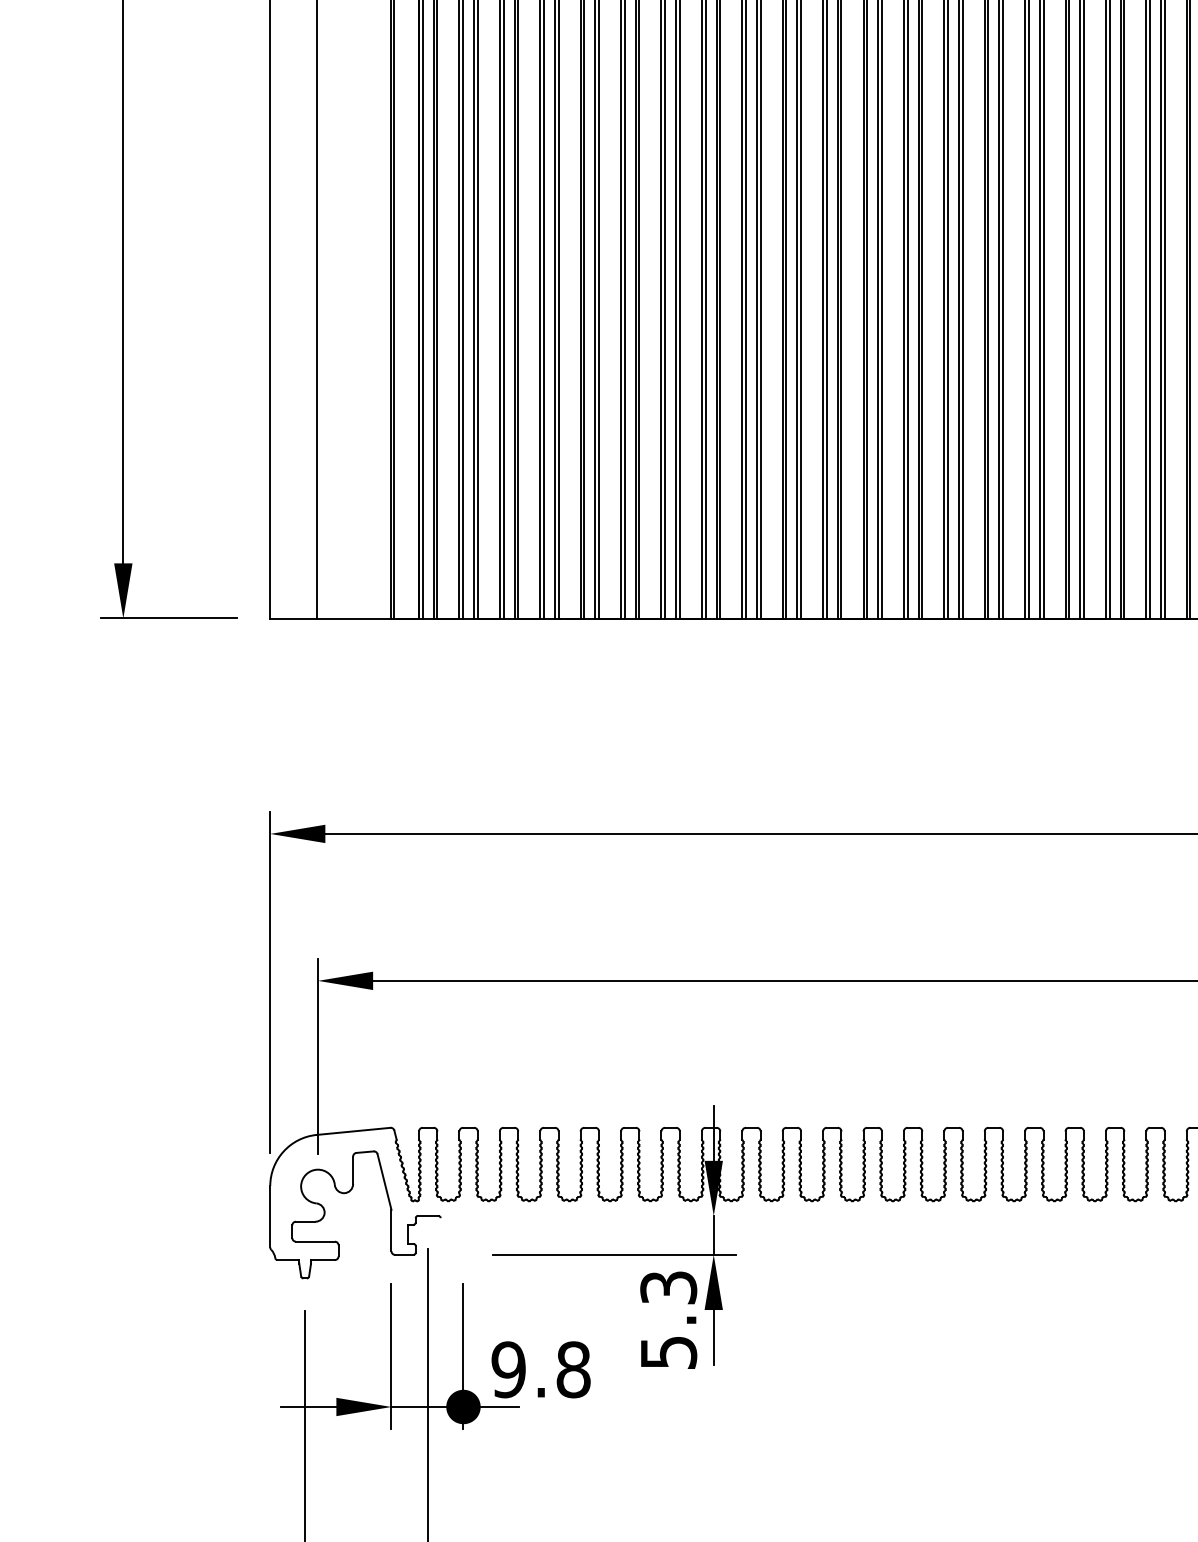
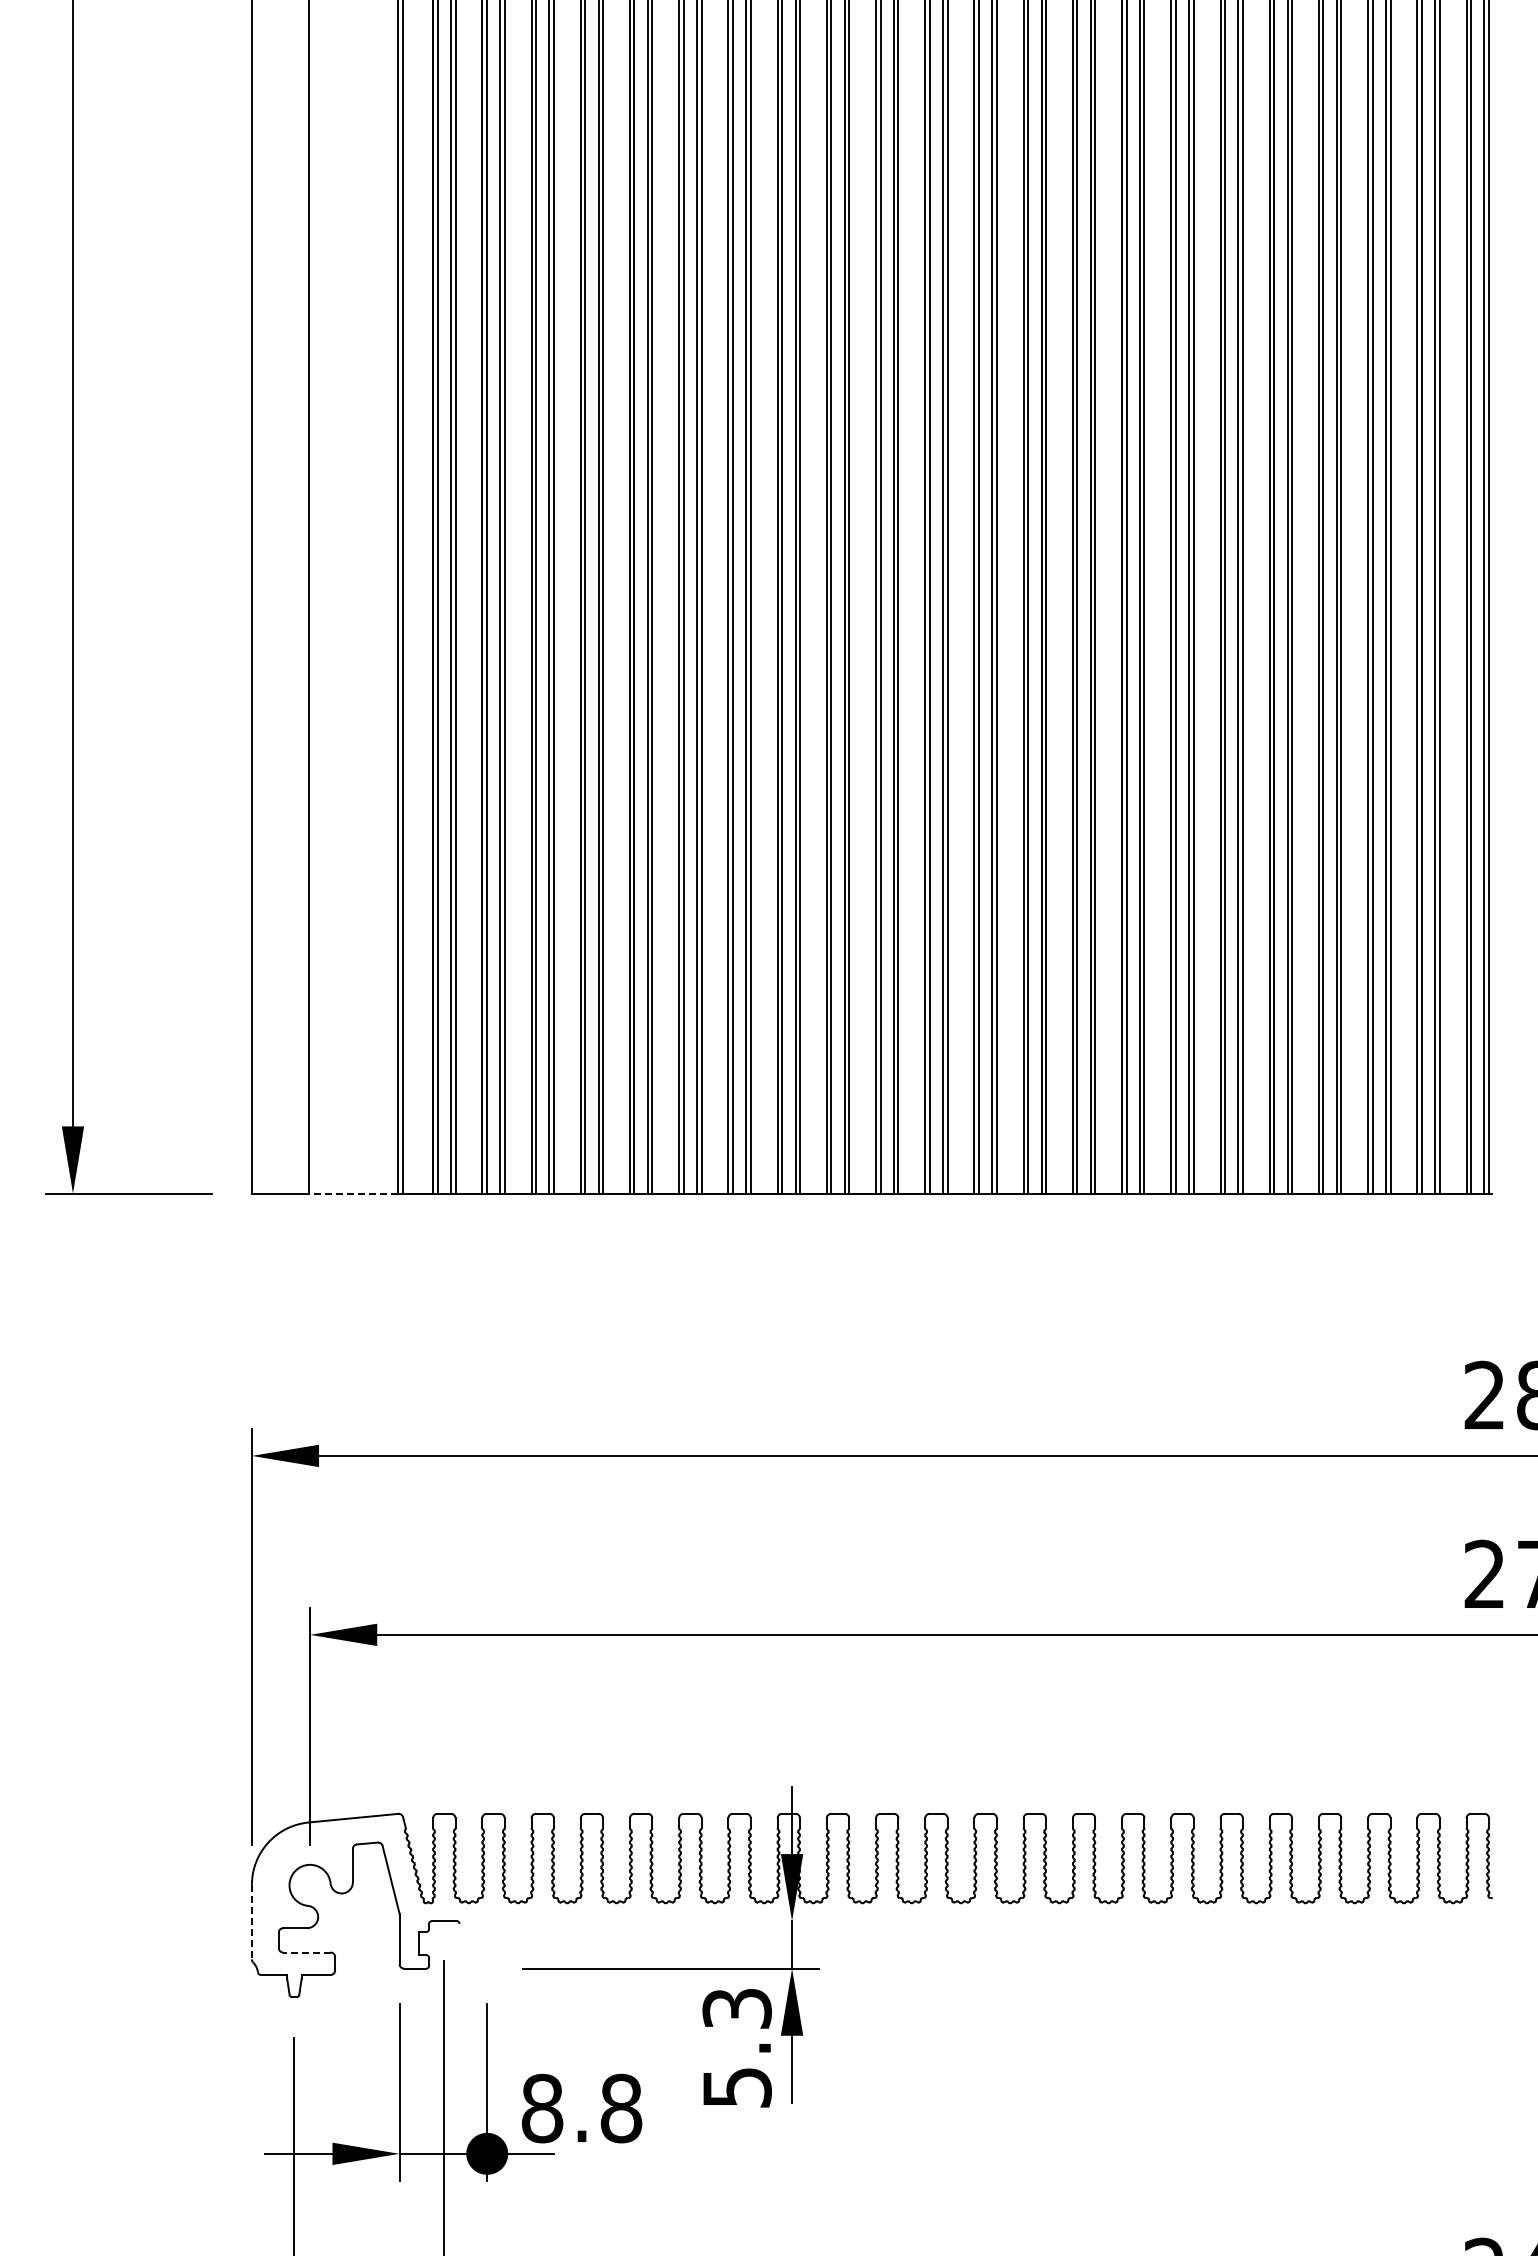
line: (353, 618) -> (353, 1193), solid -> dashed
line: (269, 1217) -> (251, 1922), solid -> dashed
line: (315, 1241) -> (306, 1952), solid -> dashed
text: (508, 1369) -> (542, 2108), 9.8 -> 8.8

